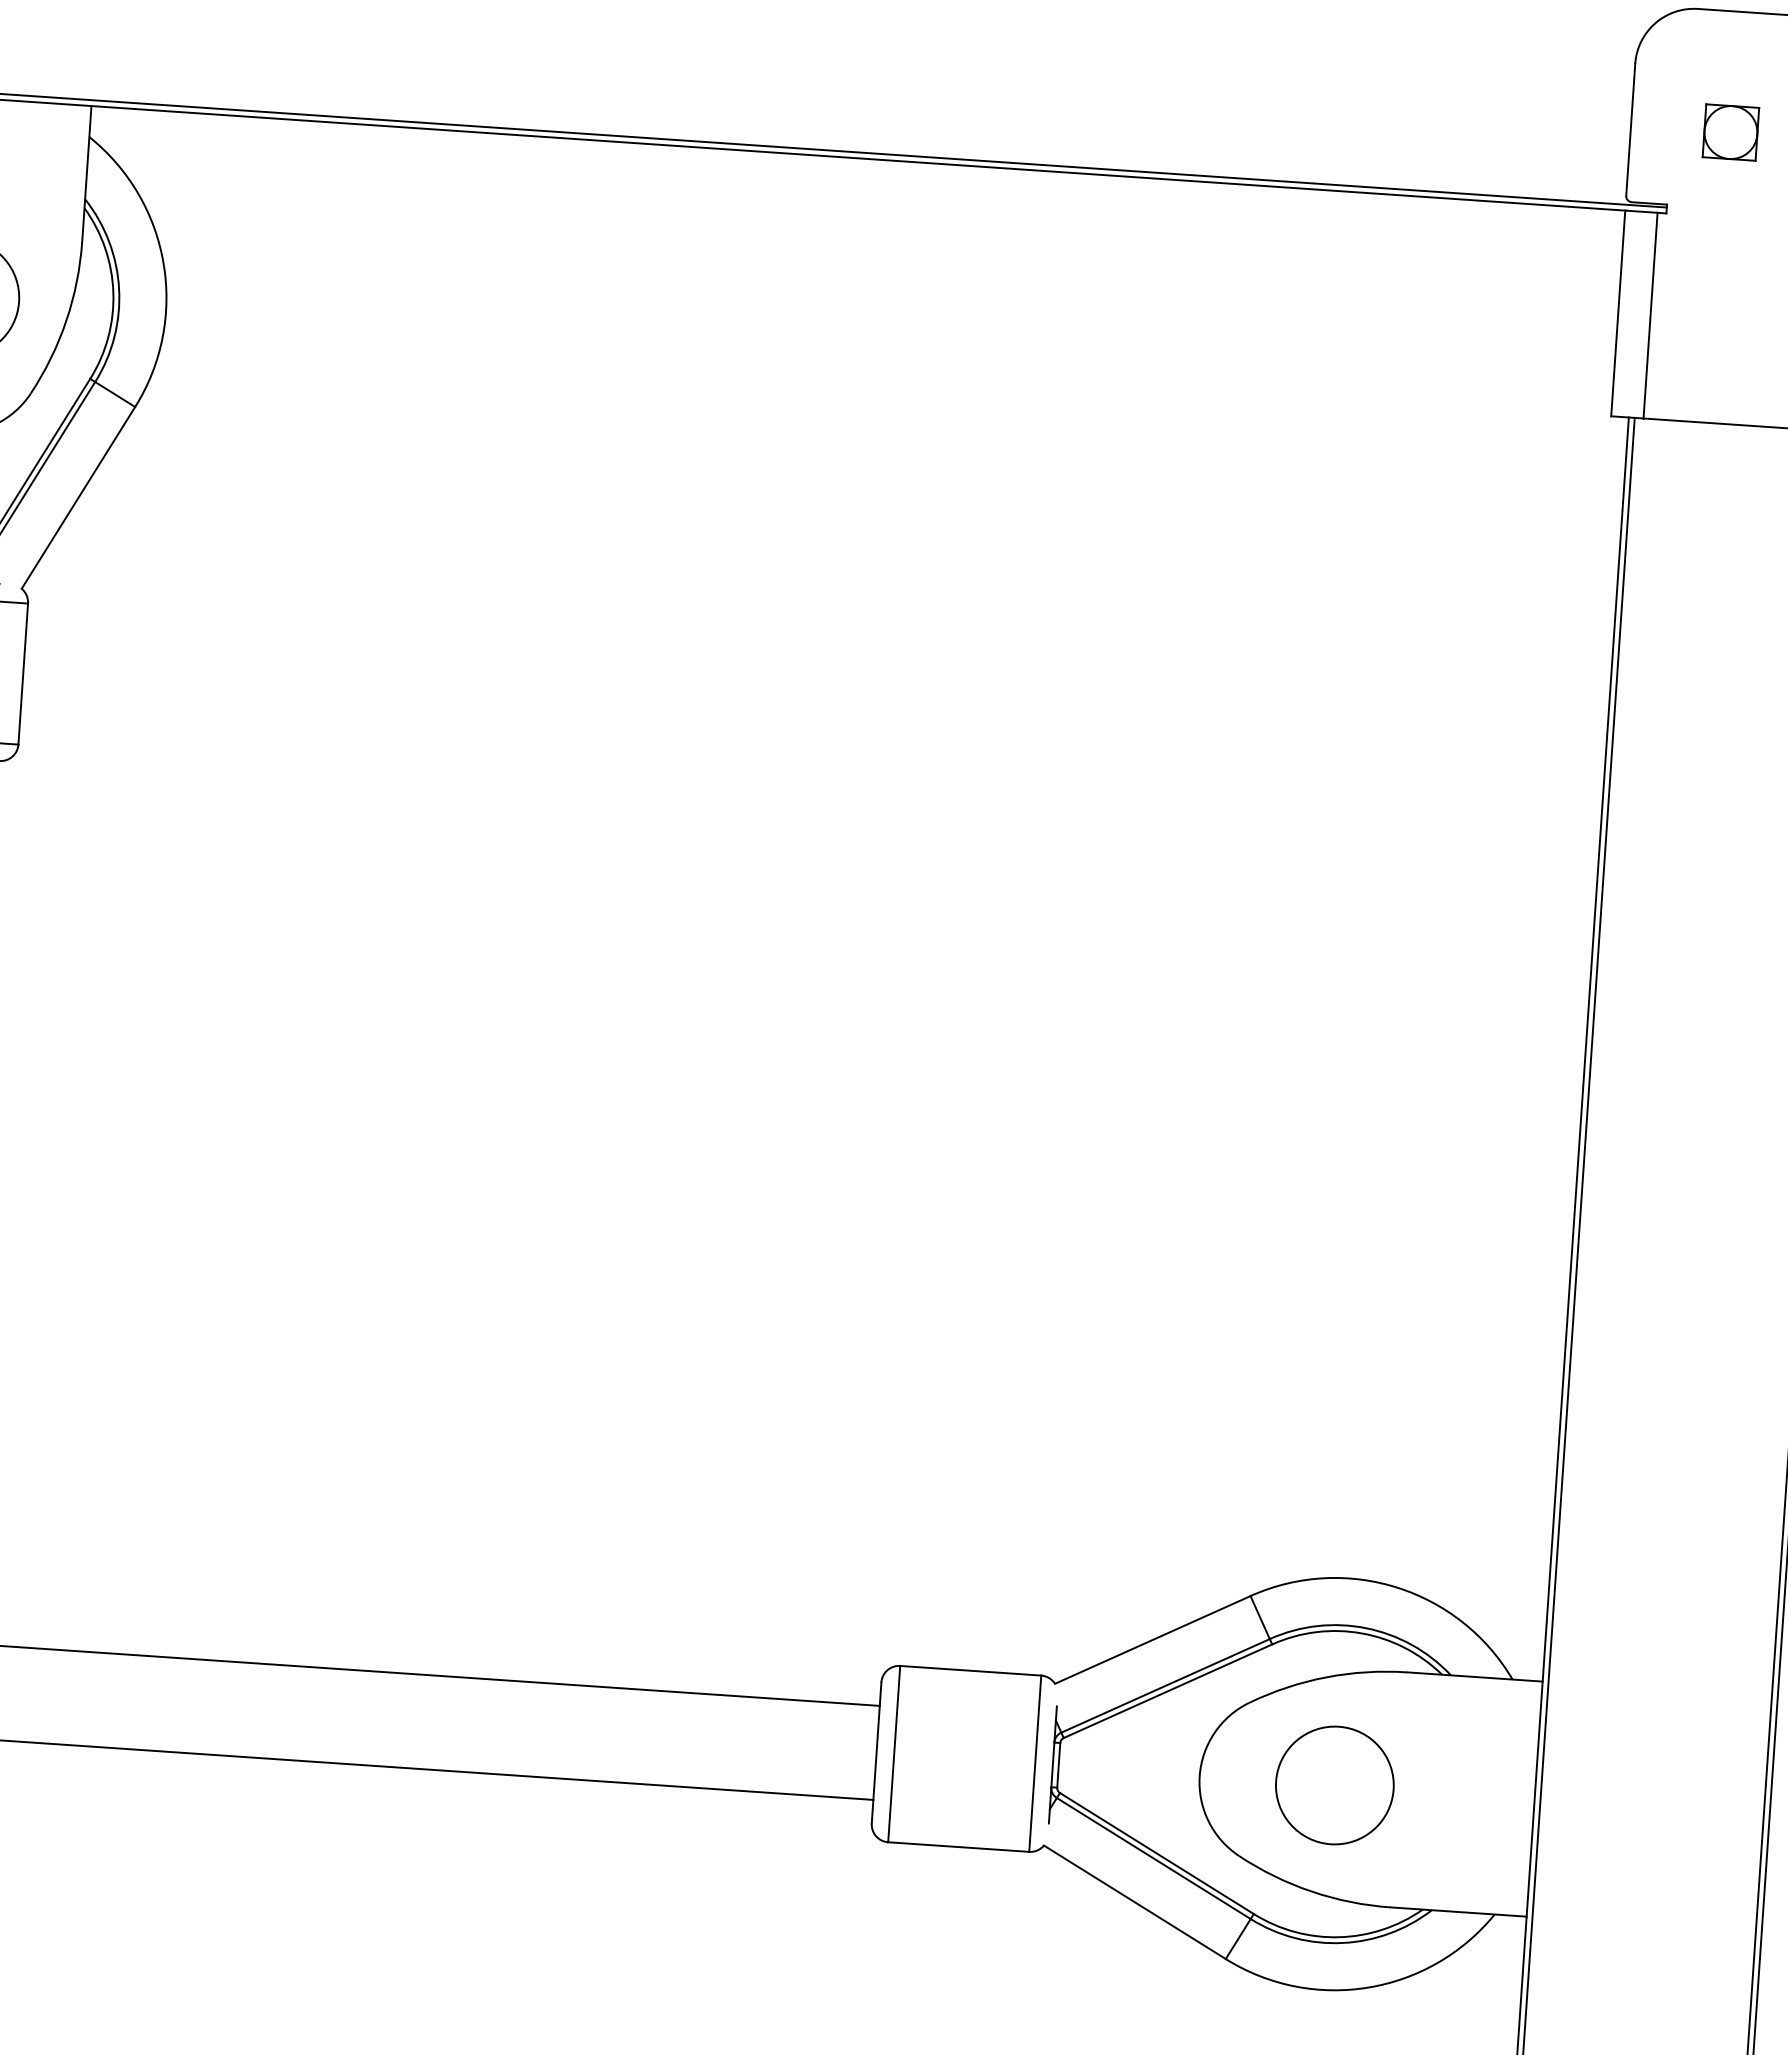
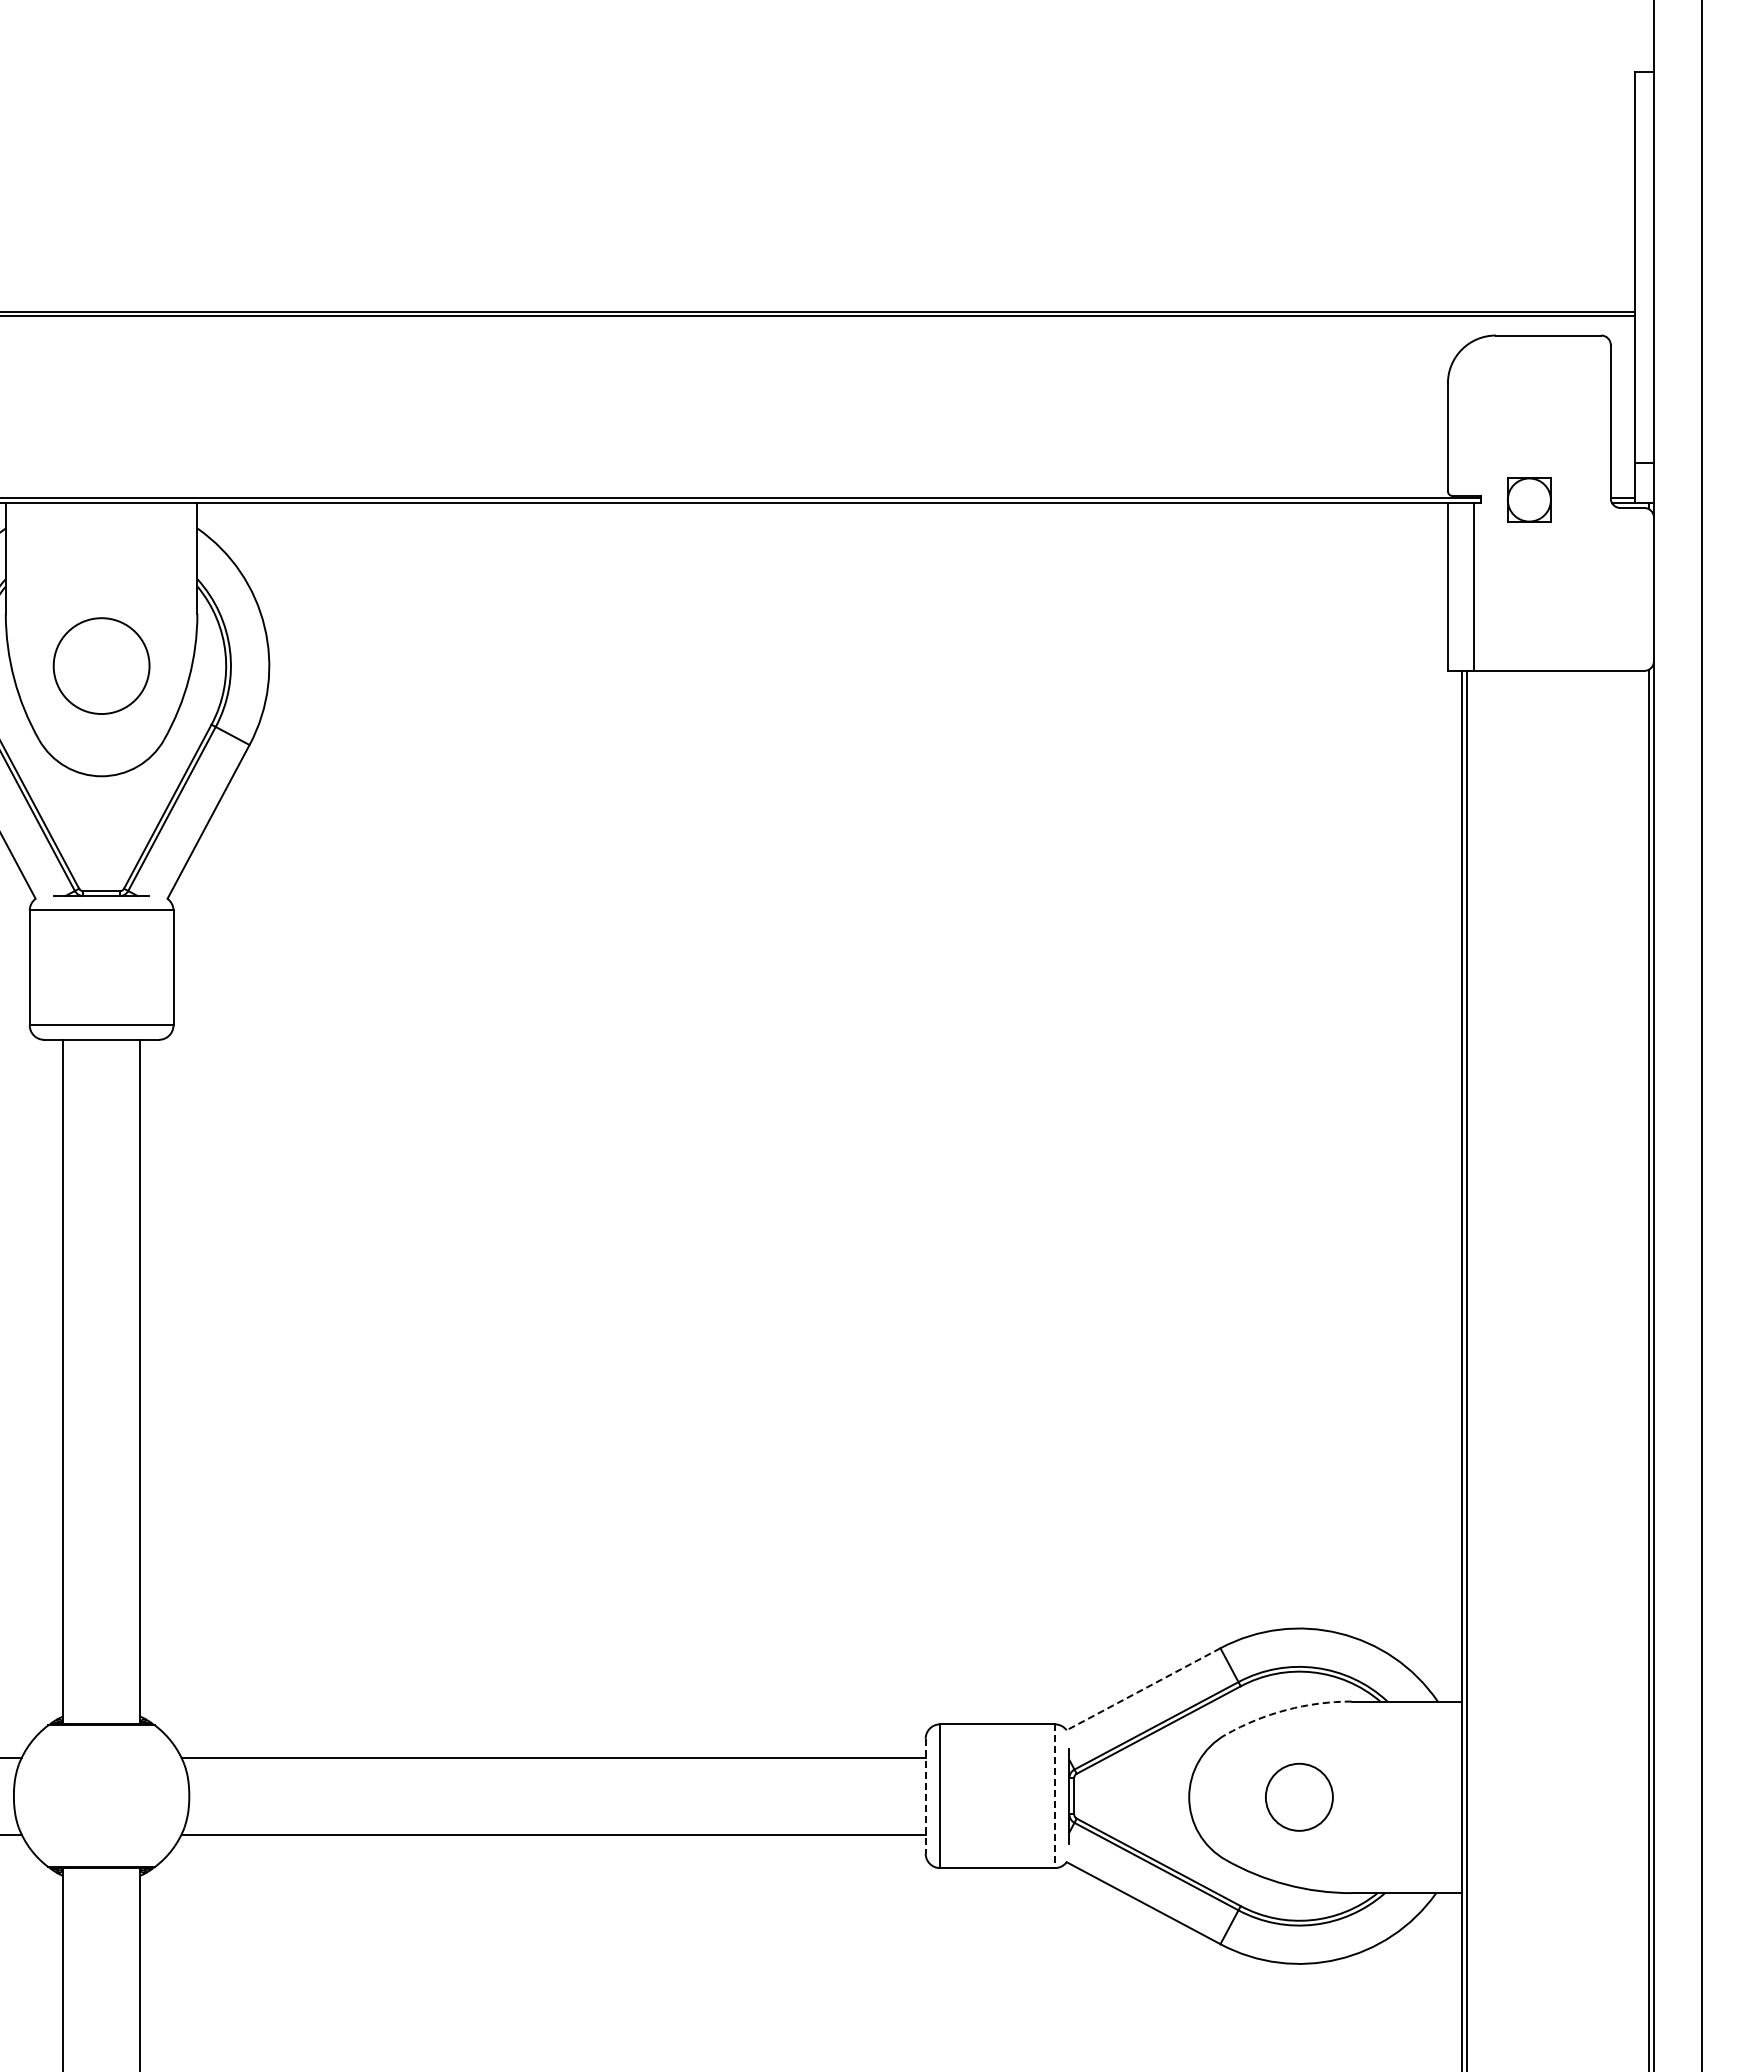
part: (1729, 131) -> (1528, 499), moved
line: (1152, 1640) -> (1143, 1689), solid -> dashed
arc: (1326, 1677) -> (1286, 1710), solid -> dashed
line: (876, 1753) -> (925, 1796), solid -> dashed
line: (1035, 1764) -> (1055, 1796), solid -> dashed
circle: (1334, 1785) -> (1299, 1797), size x0.7

